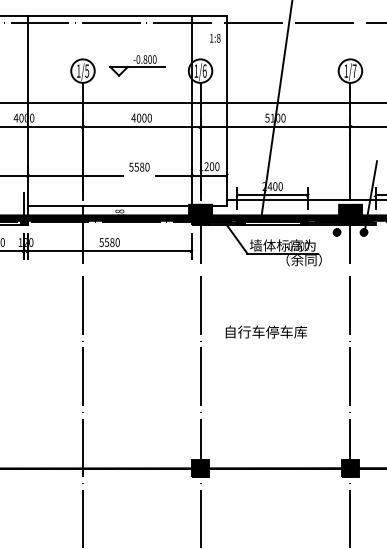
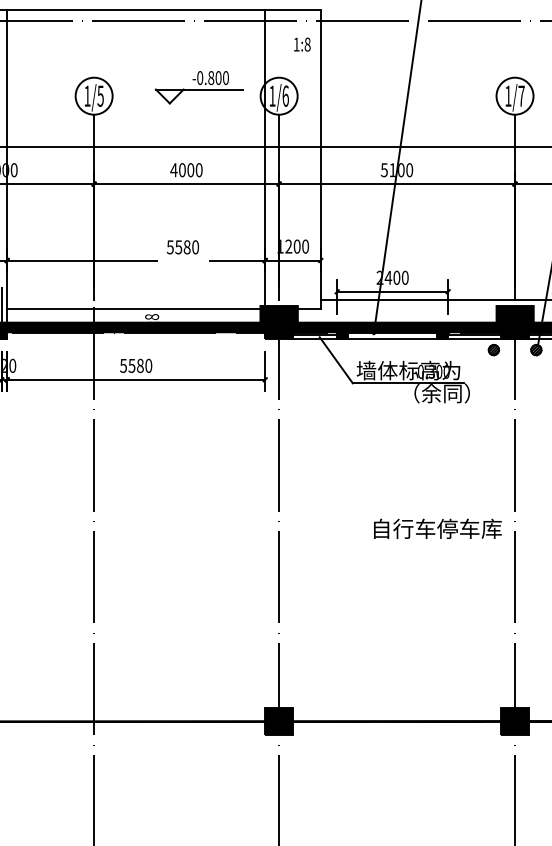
part: (137, 65) -> (198, 87), moved
text: (265, 331) -> (436, 527), moved

